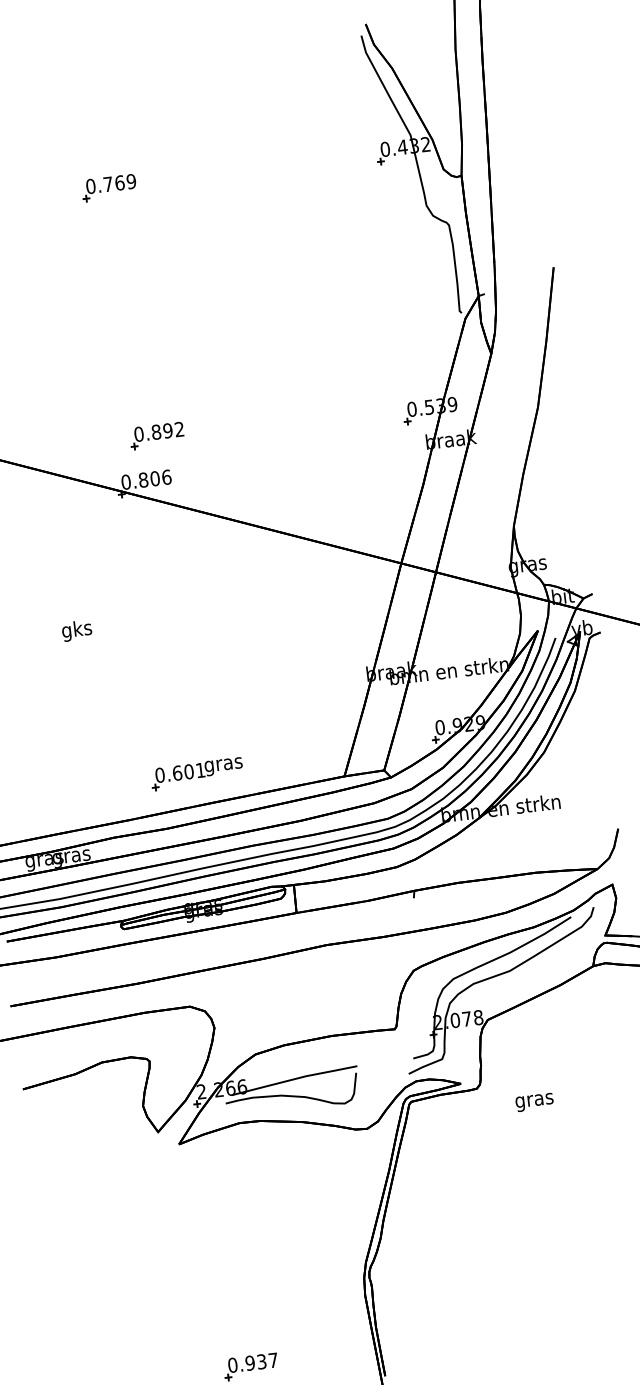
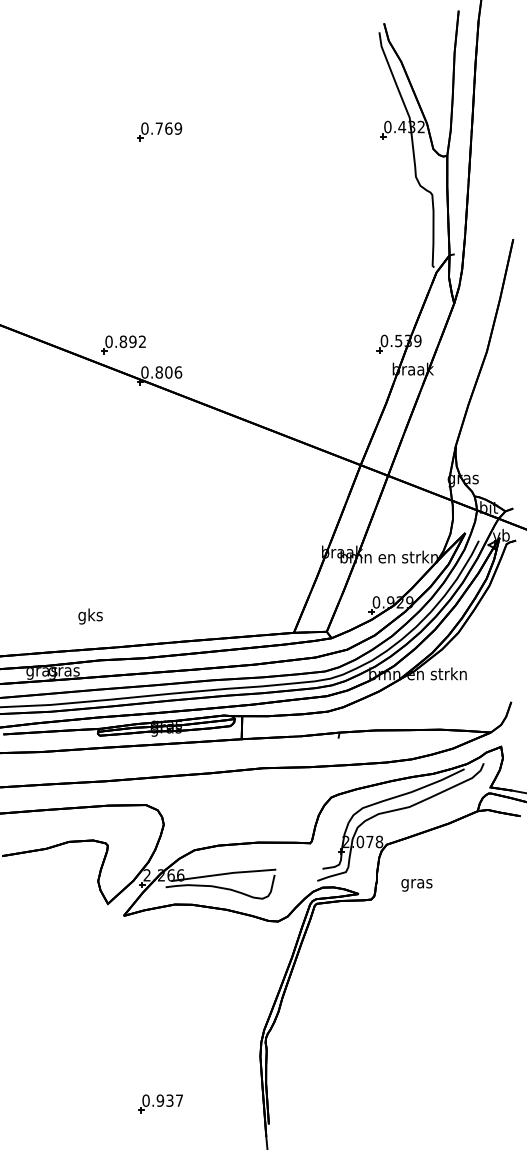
part: (156, 435) -> (123, 344), moved
text: (76, 630) -> (90, 616), moved
part: (197, 773) -> (174, 616), removed
text: (534, 1102) -> (416, 885), moved

